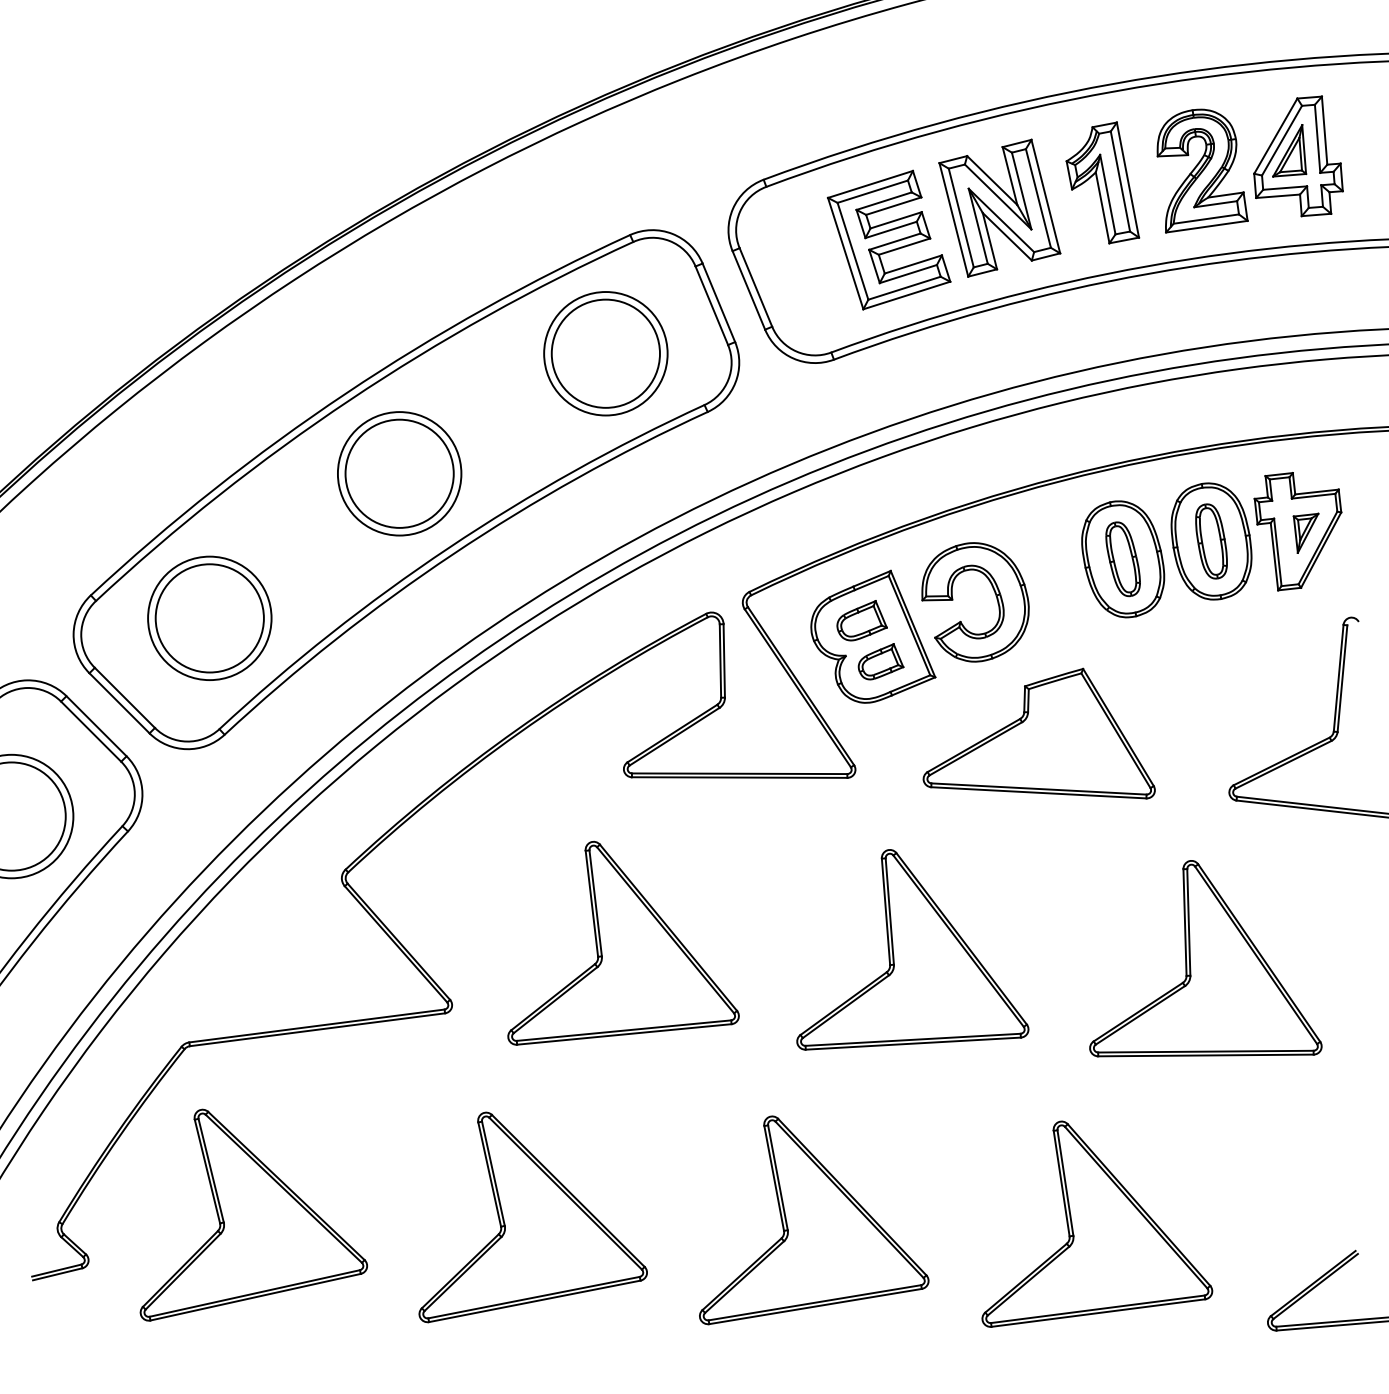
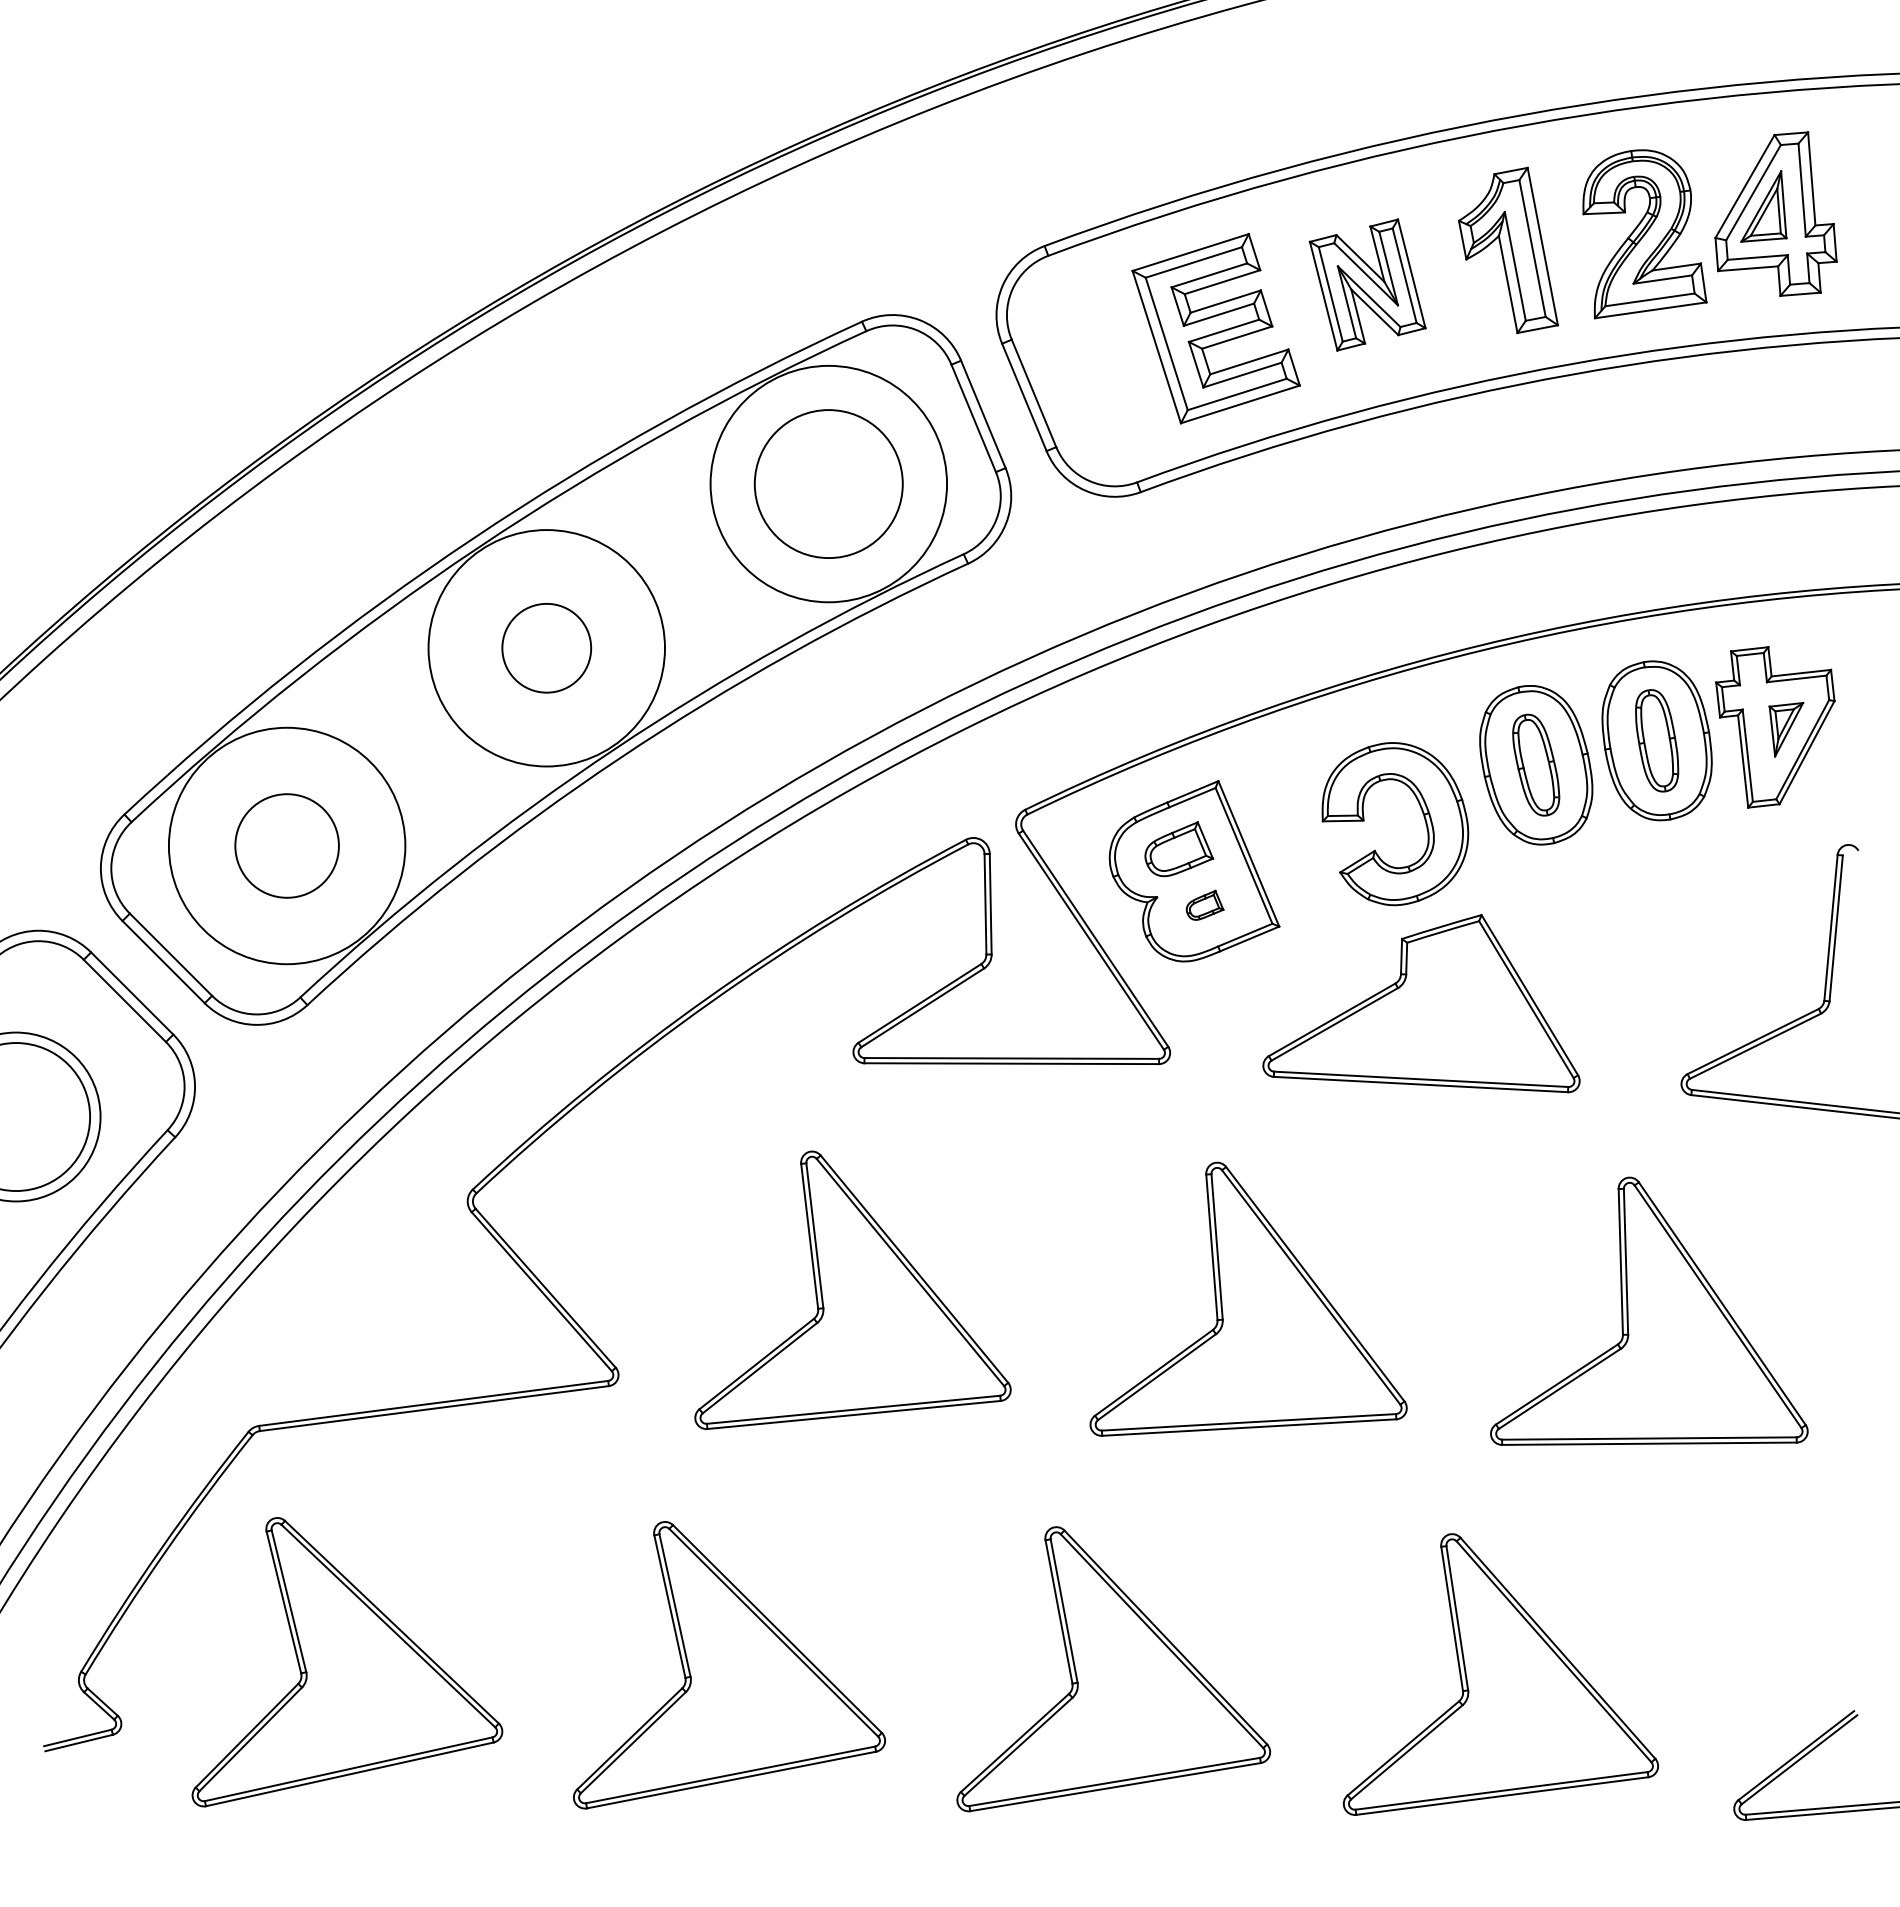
part: (999, 207) -> (1367, 284), size x0.7
circle: (605, 353) -> (828, 483), size x1.4
circle: (399, 473) -> (546, 647), size x1.4
circle: (399, 473) -> (546, 648), size x0.6
part: (994, 593) -> (1421, 811), moved
circle: (209, 618) -> (286, 845), size x1.4
circle: (210, 618) -> (287, 846), size x0.7
part: (880, 661) -> (1204, 905), size x0.6

